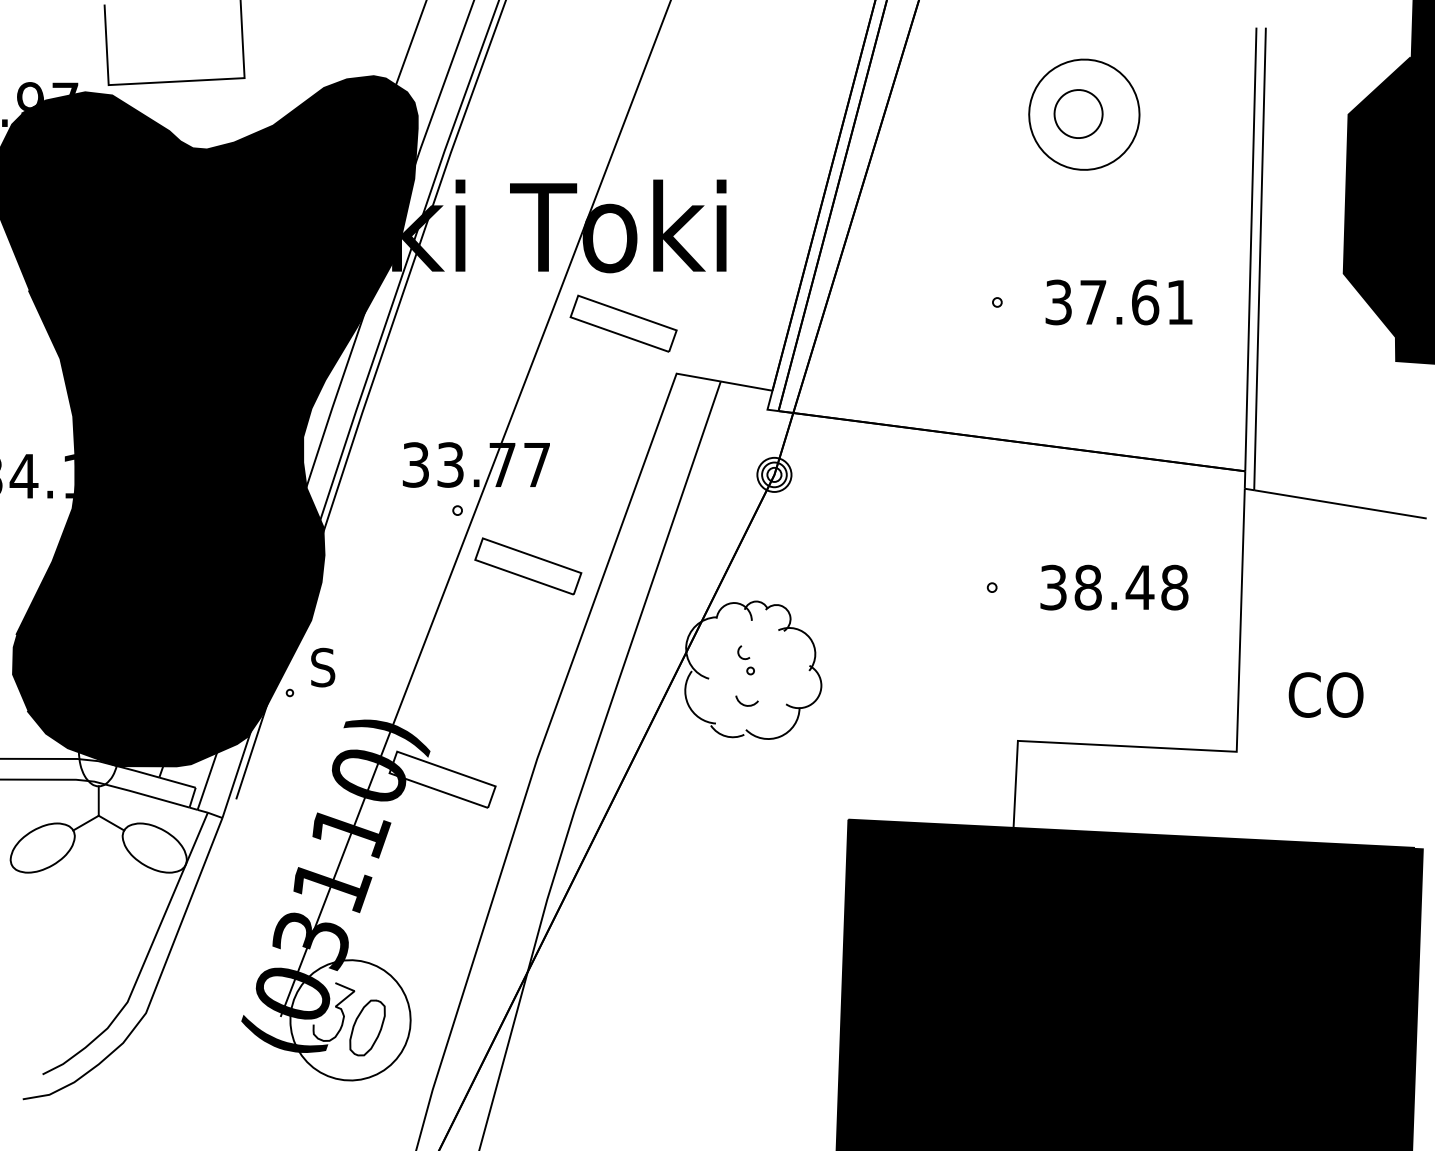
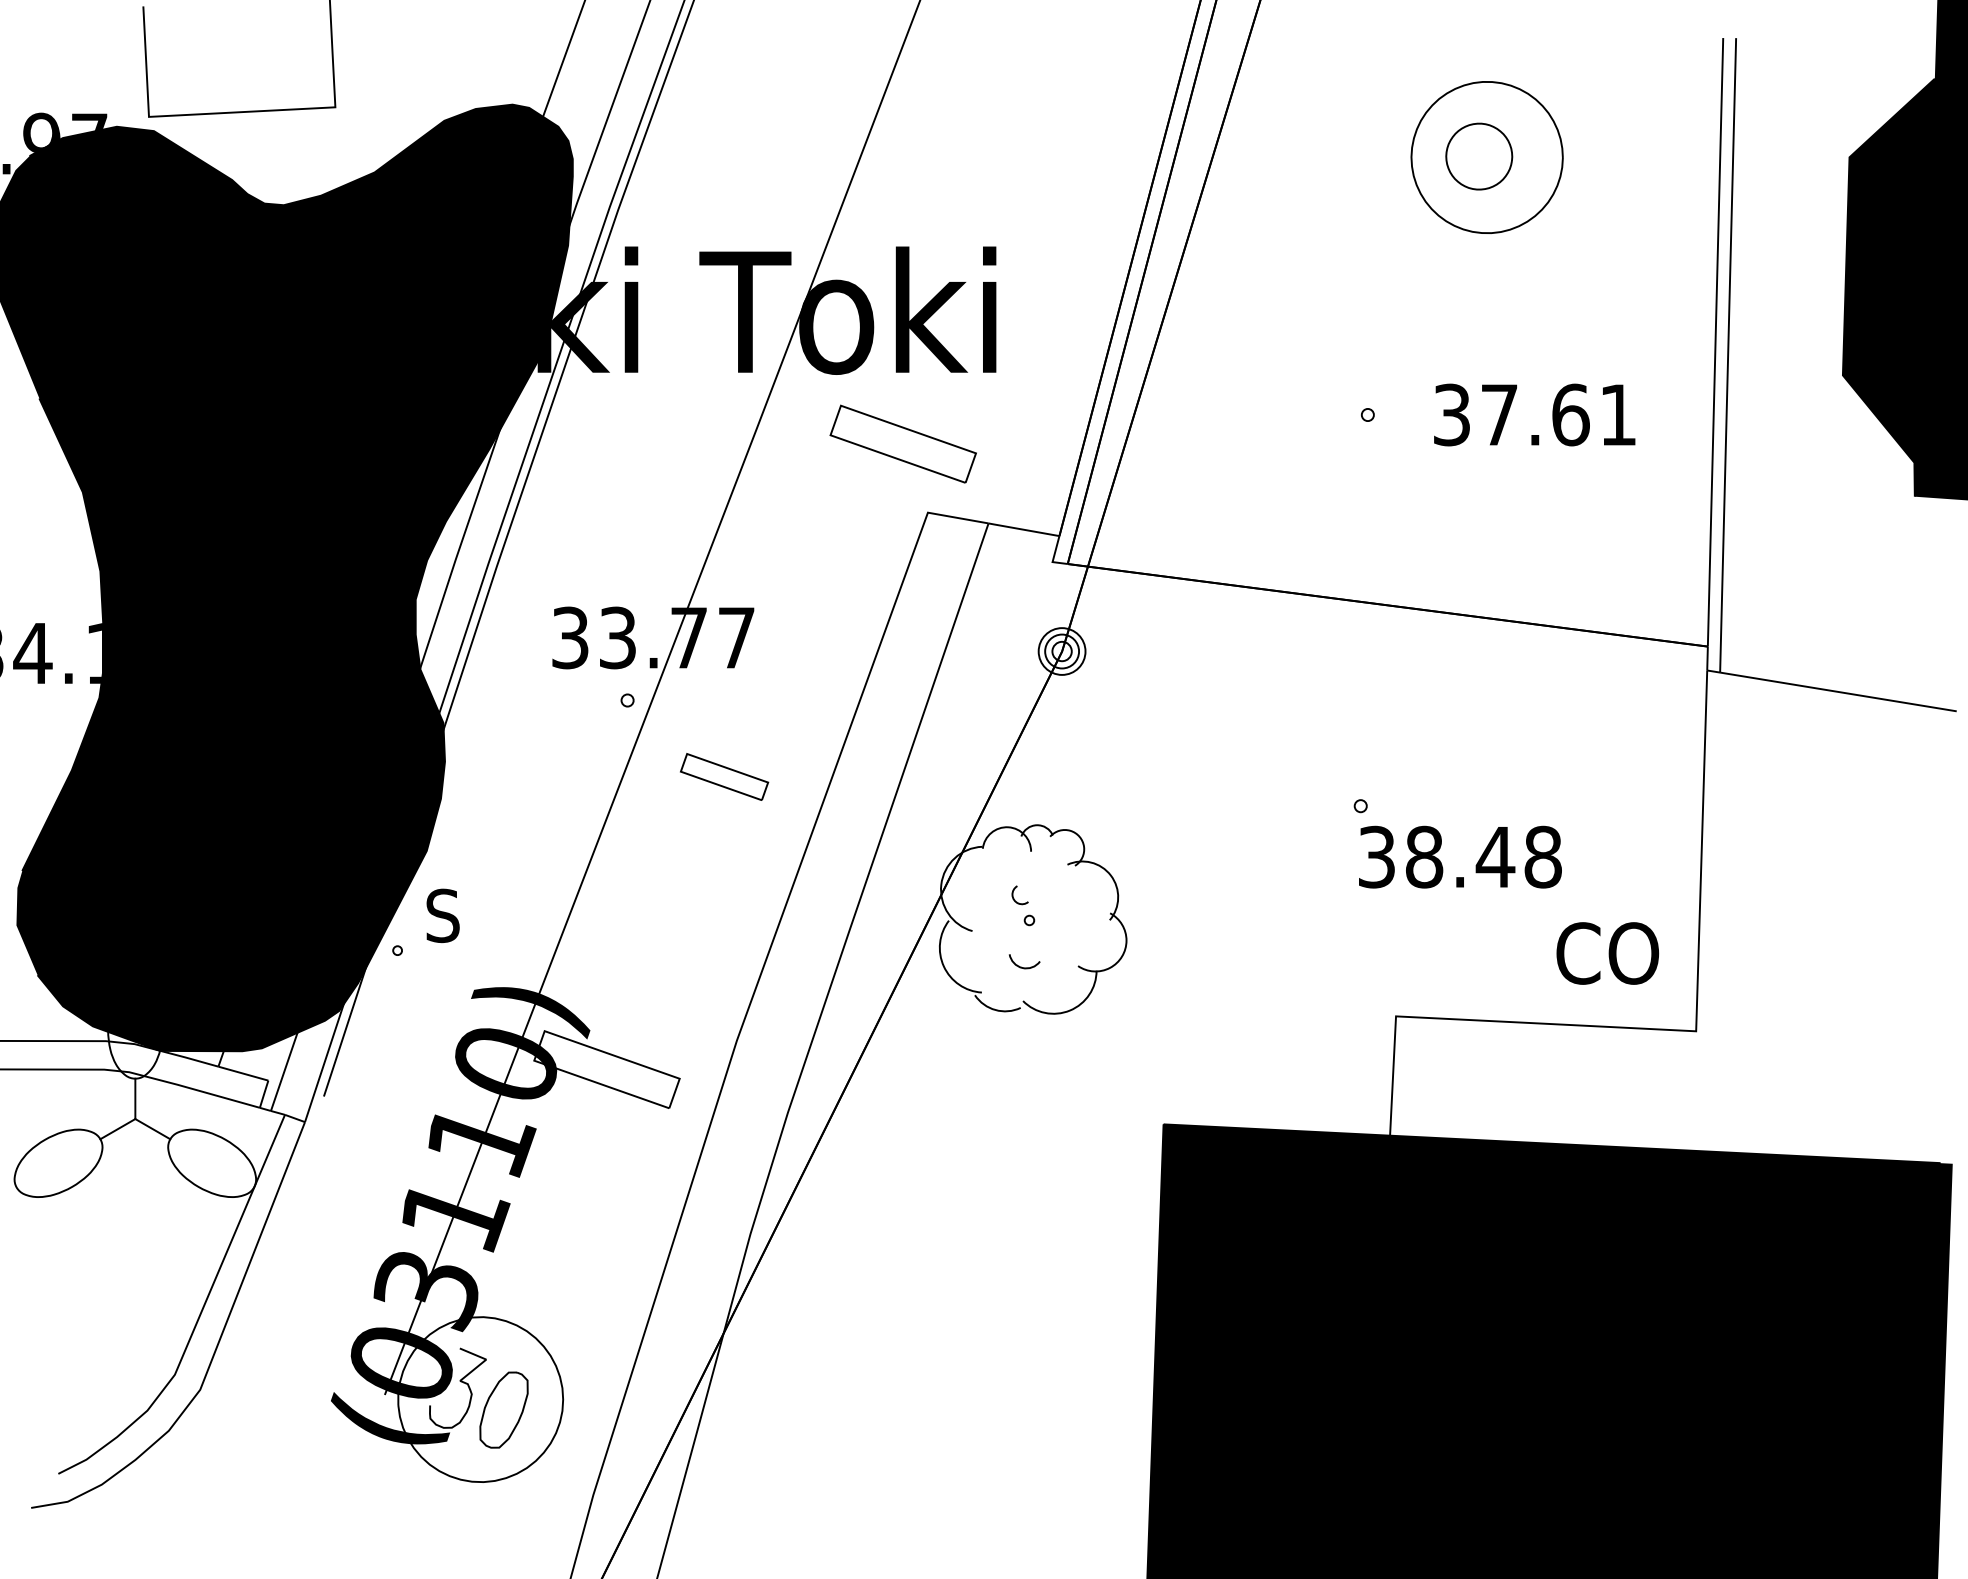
part: (623, 323) -> (902, 443), moved
part: (528, 566) -> (724, 776), size x0.6
text: (1114, 587) -> (1460, 856), moved
text: (1325, 695) -> (1607, 953), moved

